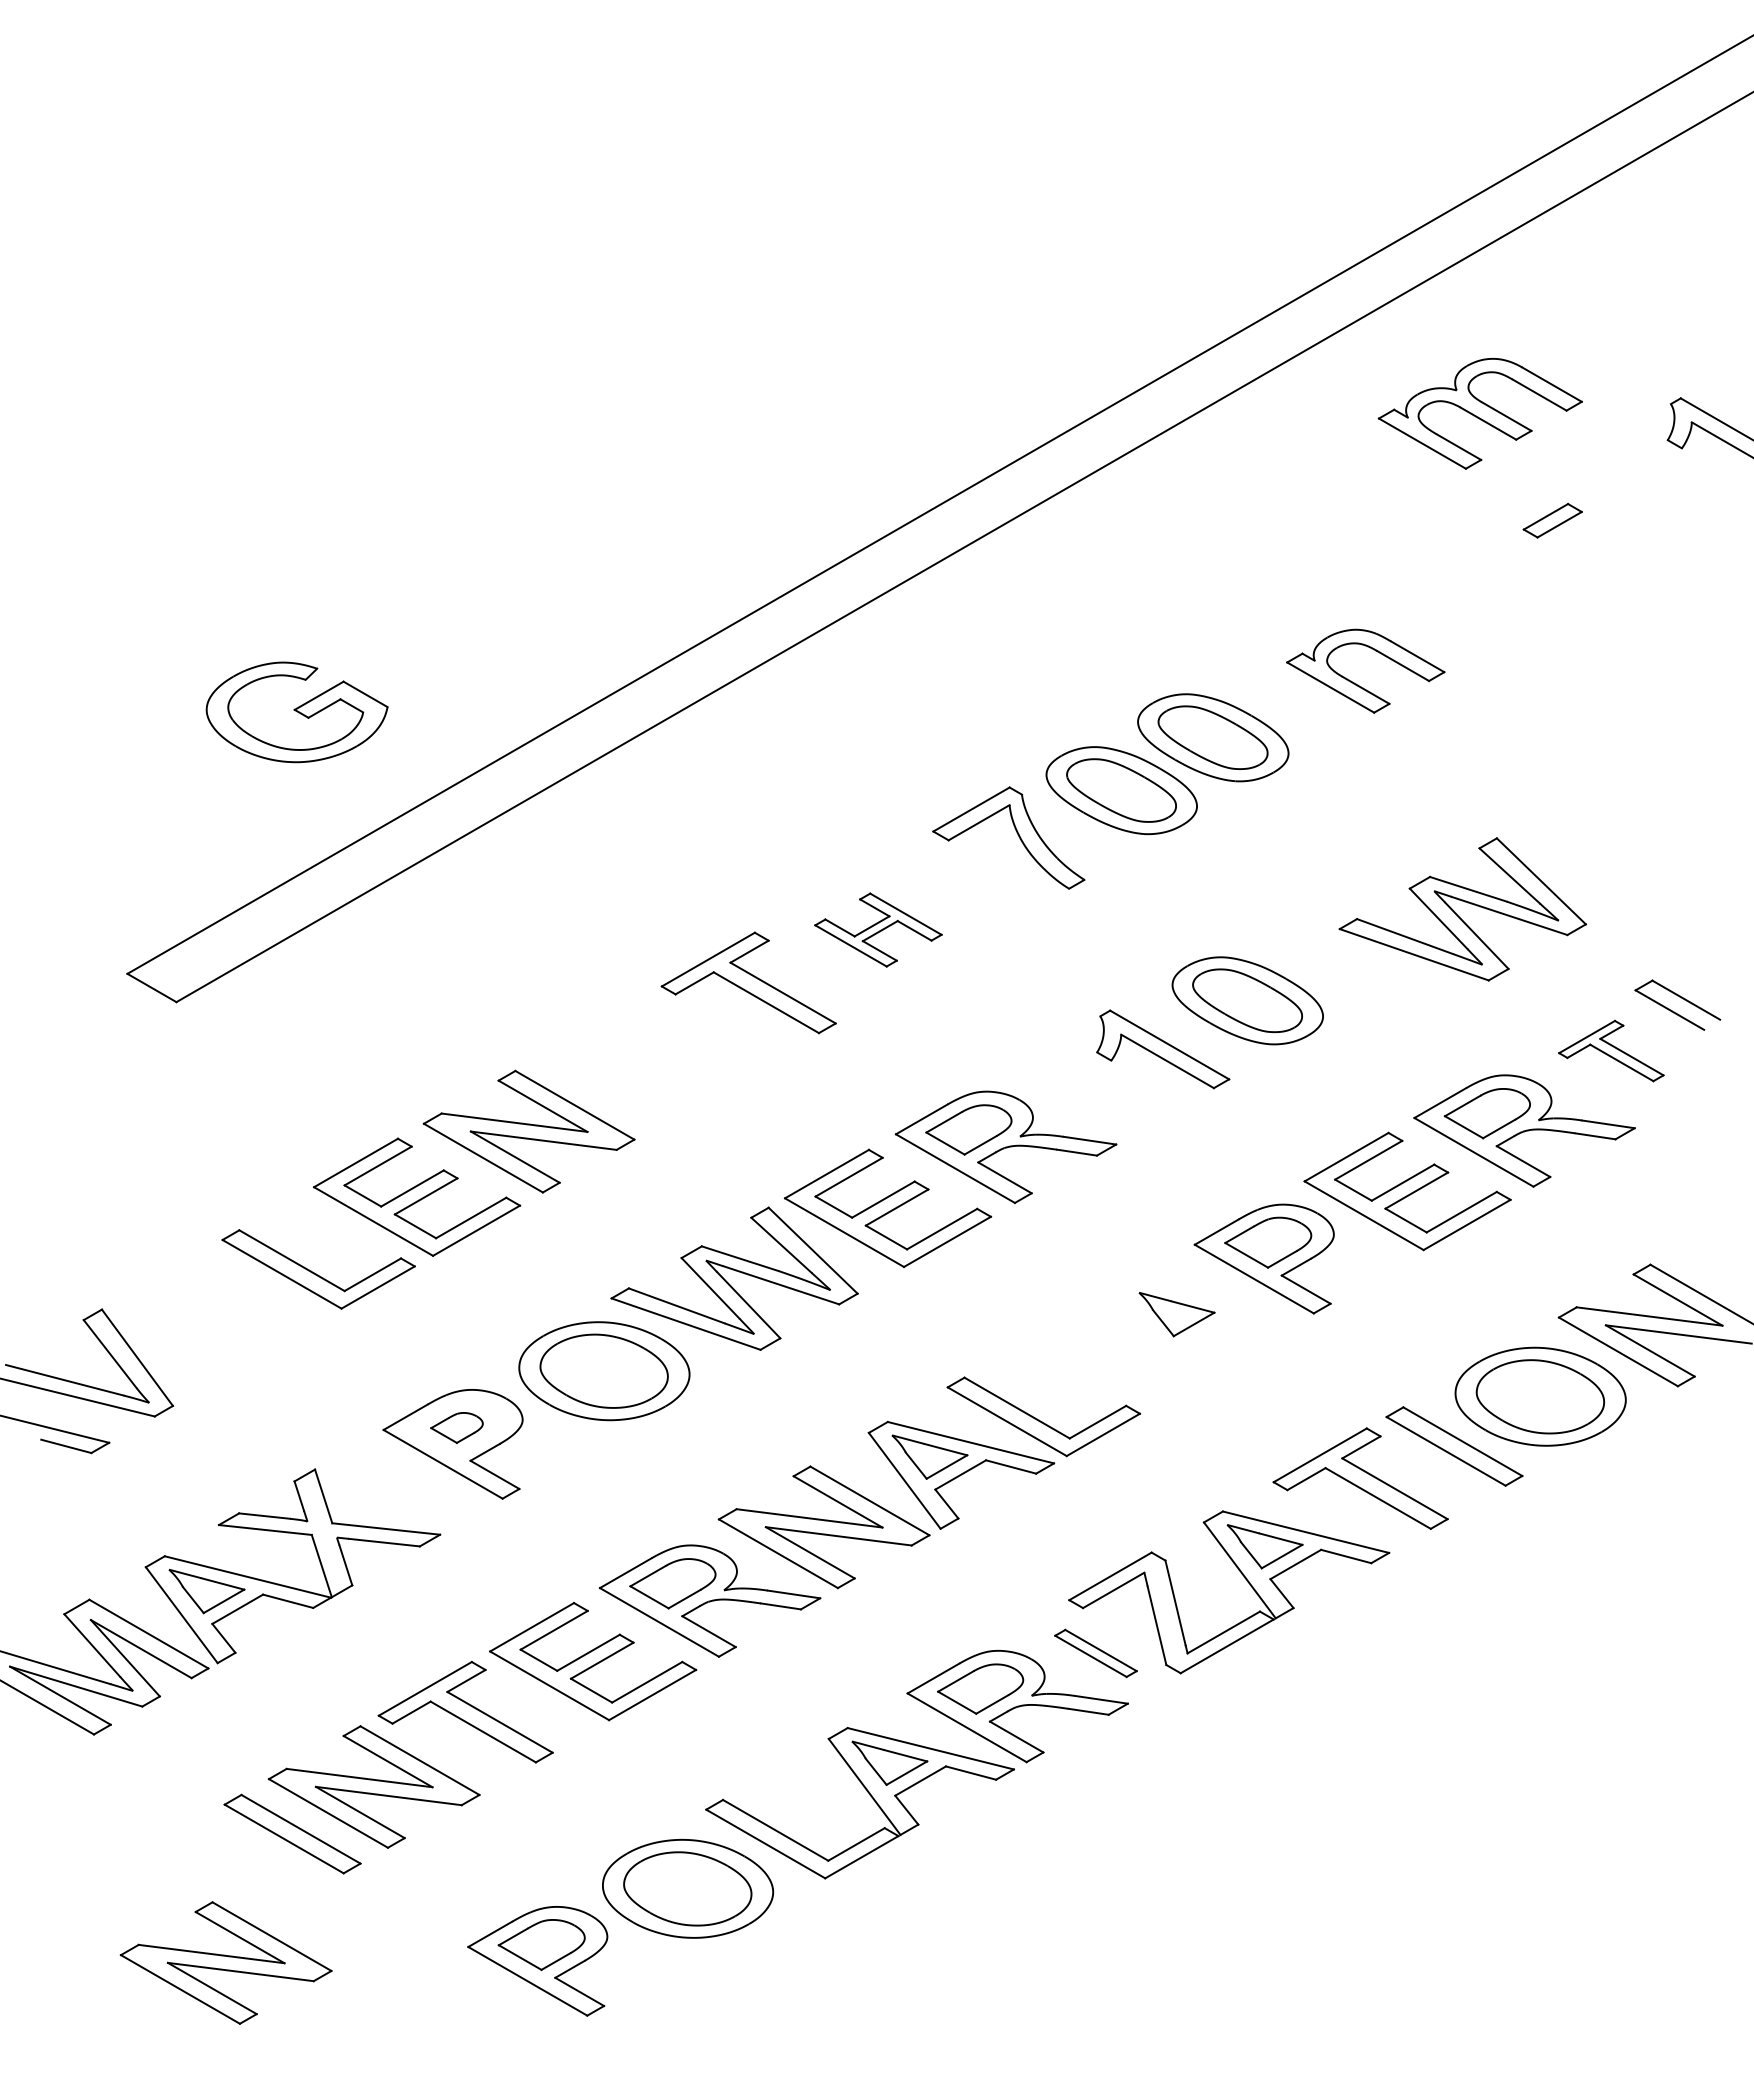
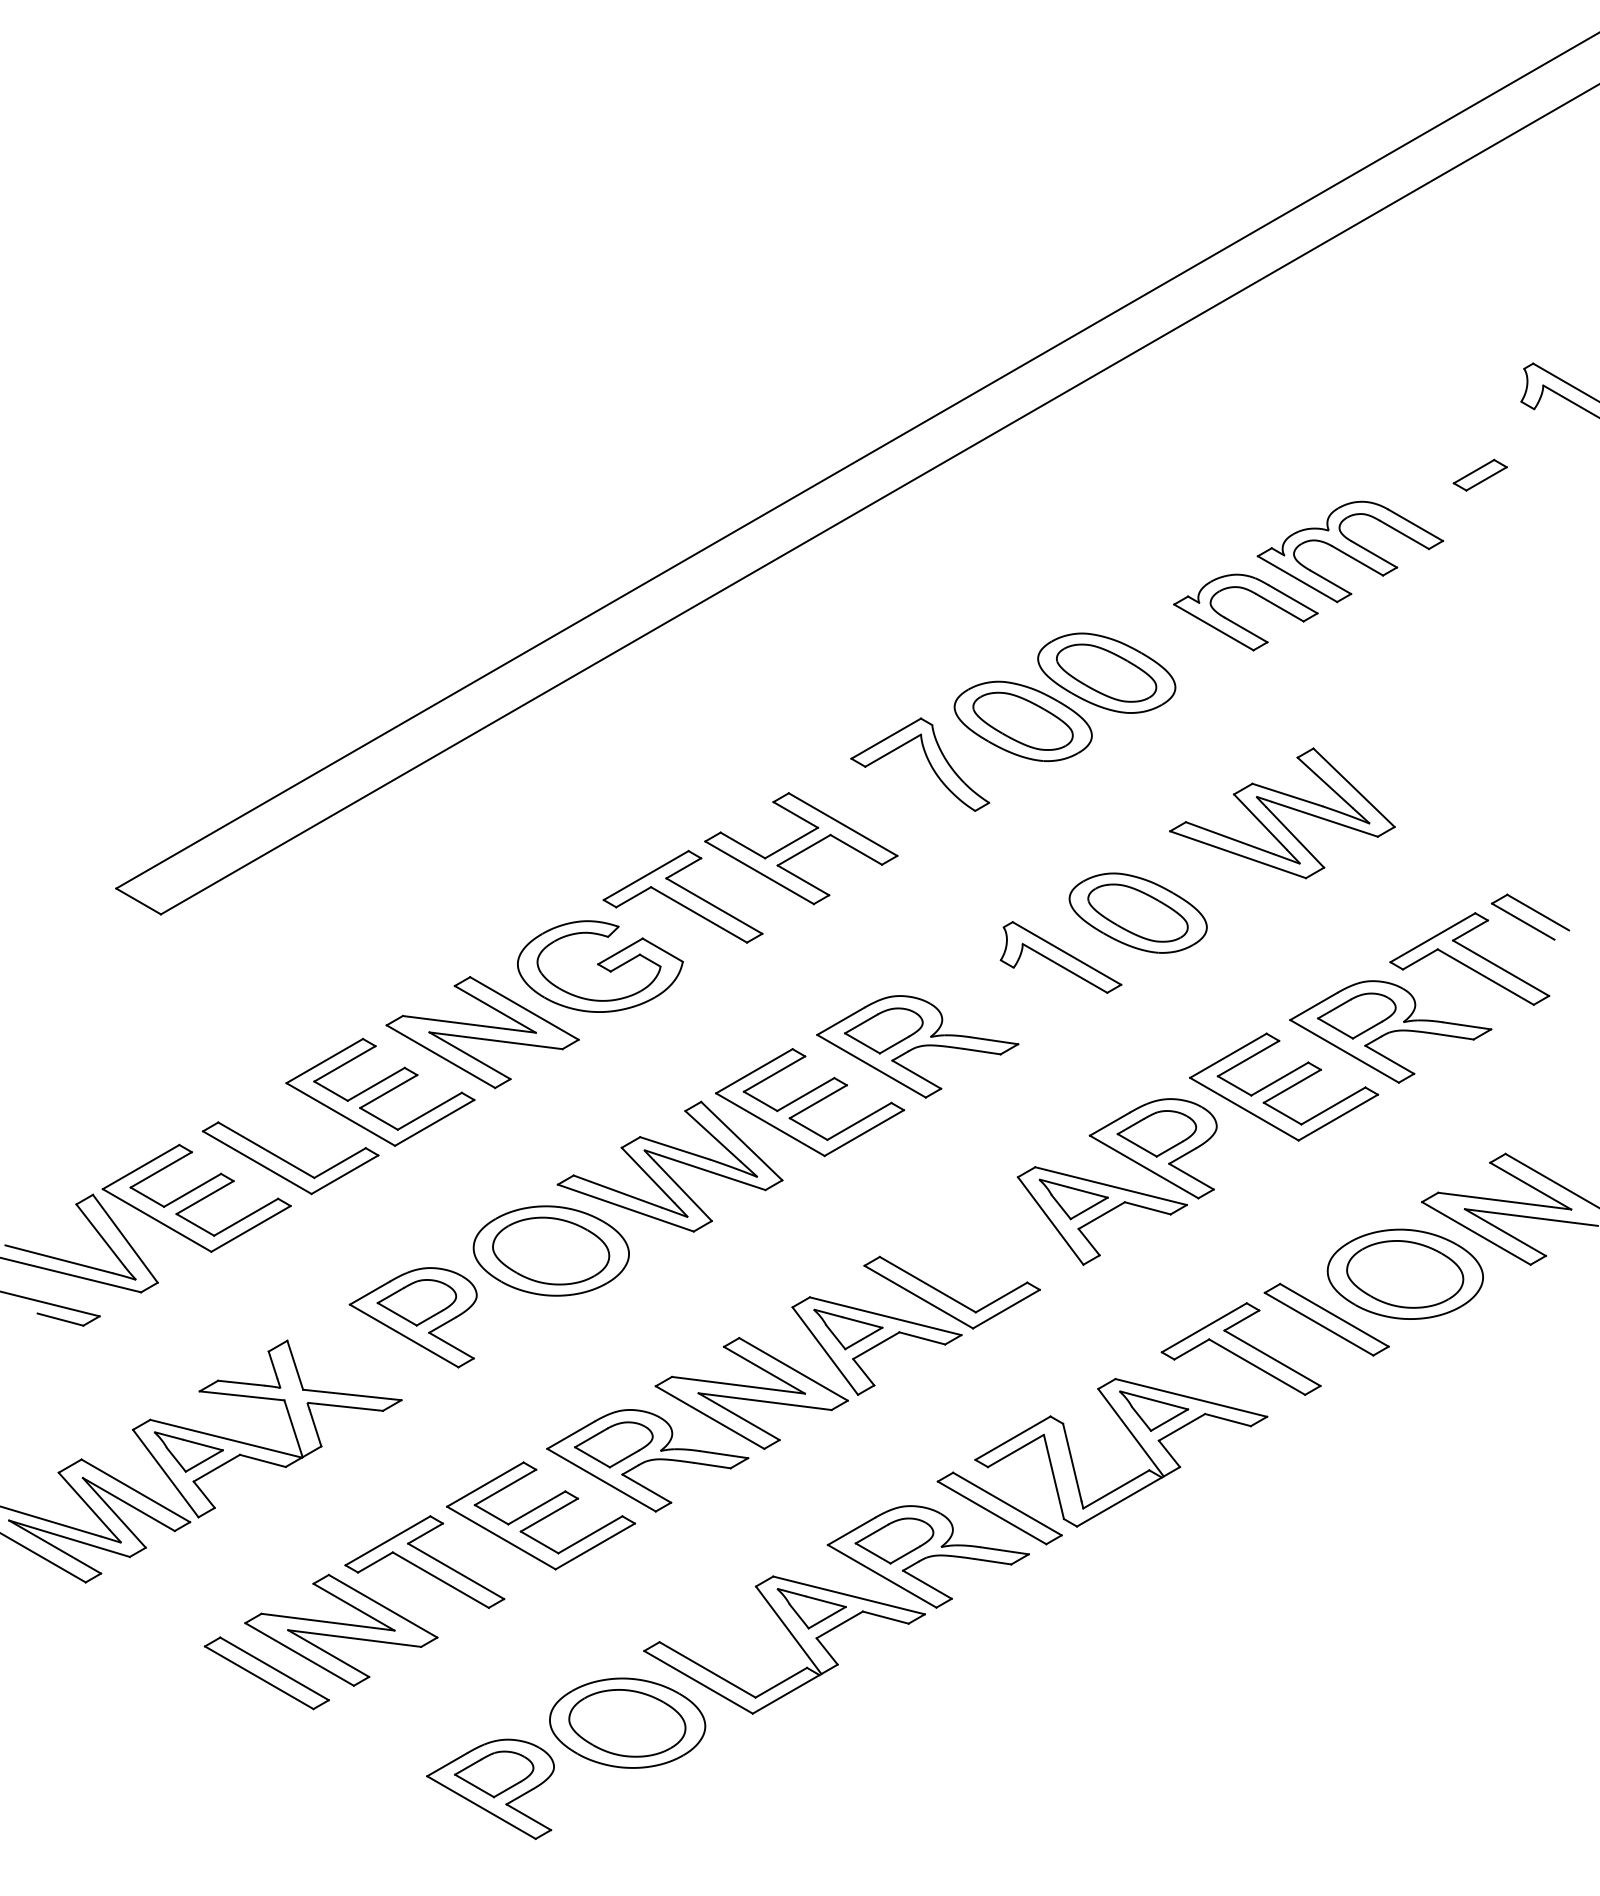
part: (1479, 413) -> (1349, 551), moved
part: (1552, 520) -> (1480, 475), moved
part: (296, 712) -> (599, 966), moved
part: (1457, 914) -> (1277, 818), moved
part: (878, 929) -> (801, 848), size x1.67
part: (1611, 1050) -> (1470, 958), size x1.67
part: (215, 1313) -> (196, 1198), added
part: (1208, 1332) -> (1102, 1215), added
part: (456, 1427) -> (416, 1302), size x1.67
part: (1095, 1653) -> (999, 1508), size x1.67
part: (225, 1962) -> (205, 1790), removed

